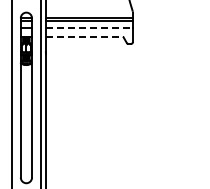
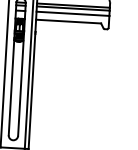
line: (89, 27) -> (73, 13), dashed -> solid
line: (85, 37) -> (69, 21), dashed -> solid

